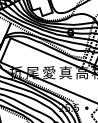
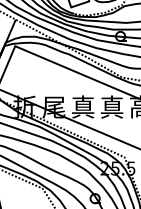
text: (49, 72) -> (83, 106), 愛 -> 真

